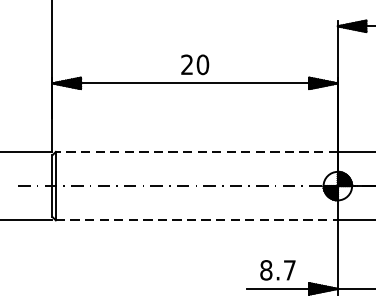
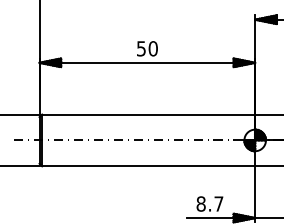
text: (187, 64) -> (141, 48), 20 -> 50
line: (196, 151) -> (148, 114), dashed -> solid
line: (196, 220) -> (148, 166), dashed -> solid

